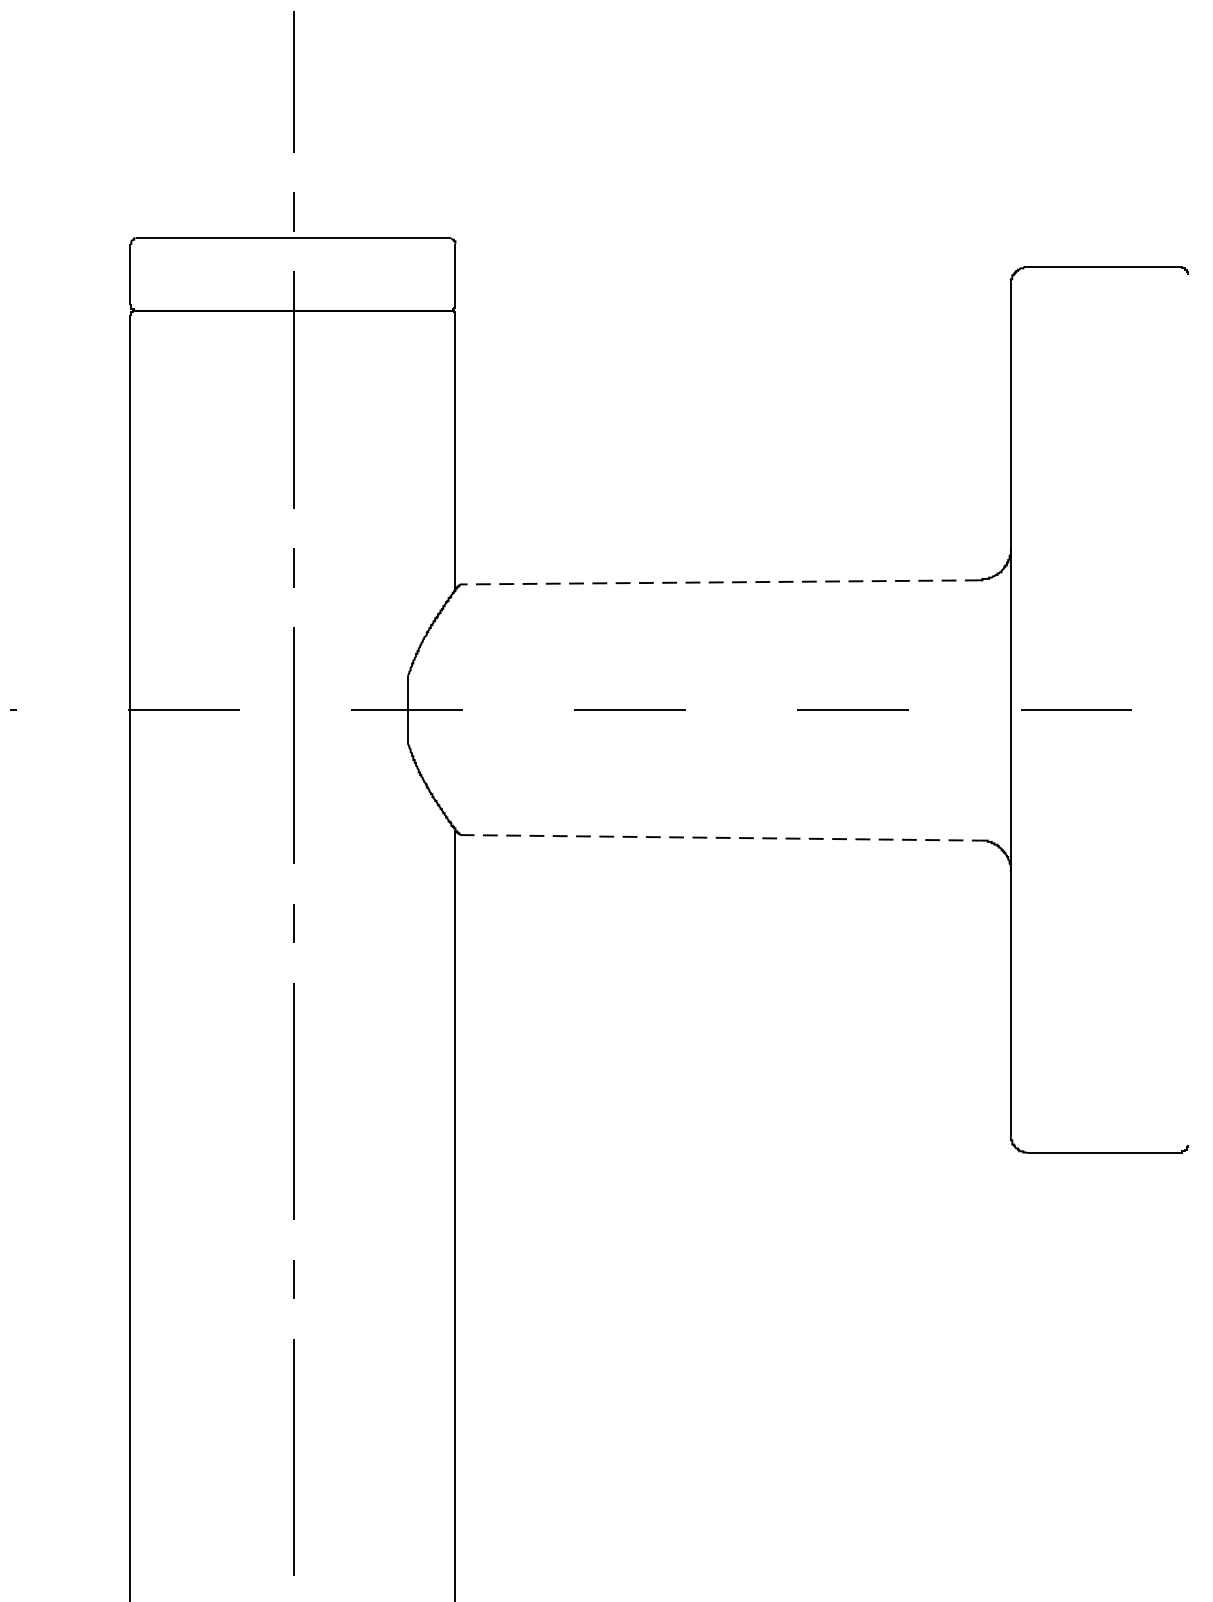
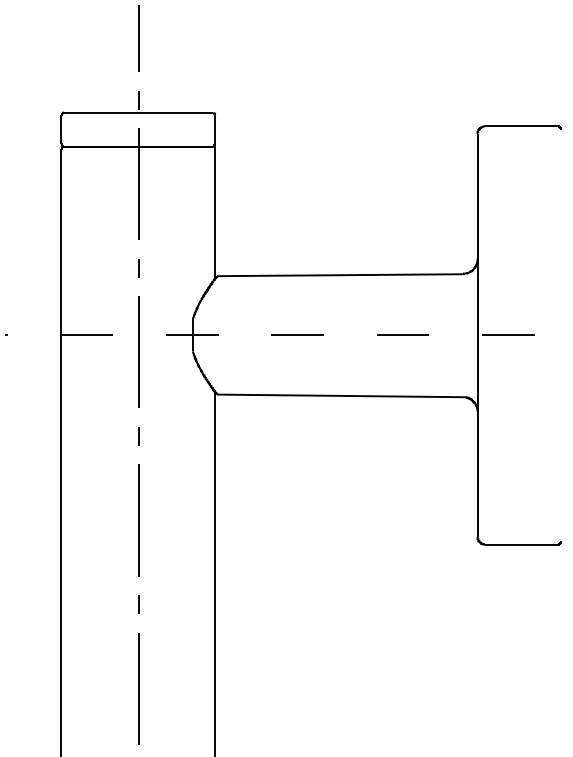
line: (718, 583) -> (339, 275), dashed -> solid
line: (718, 836) -> (339, 395), dashed -> solid

